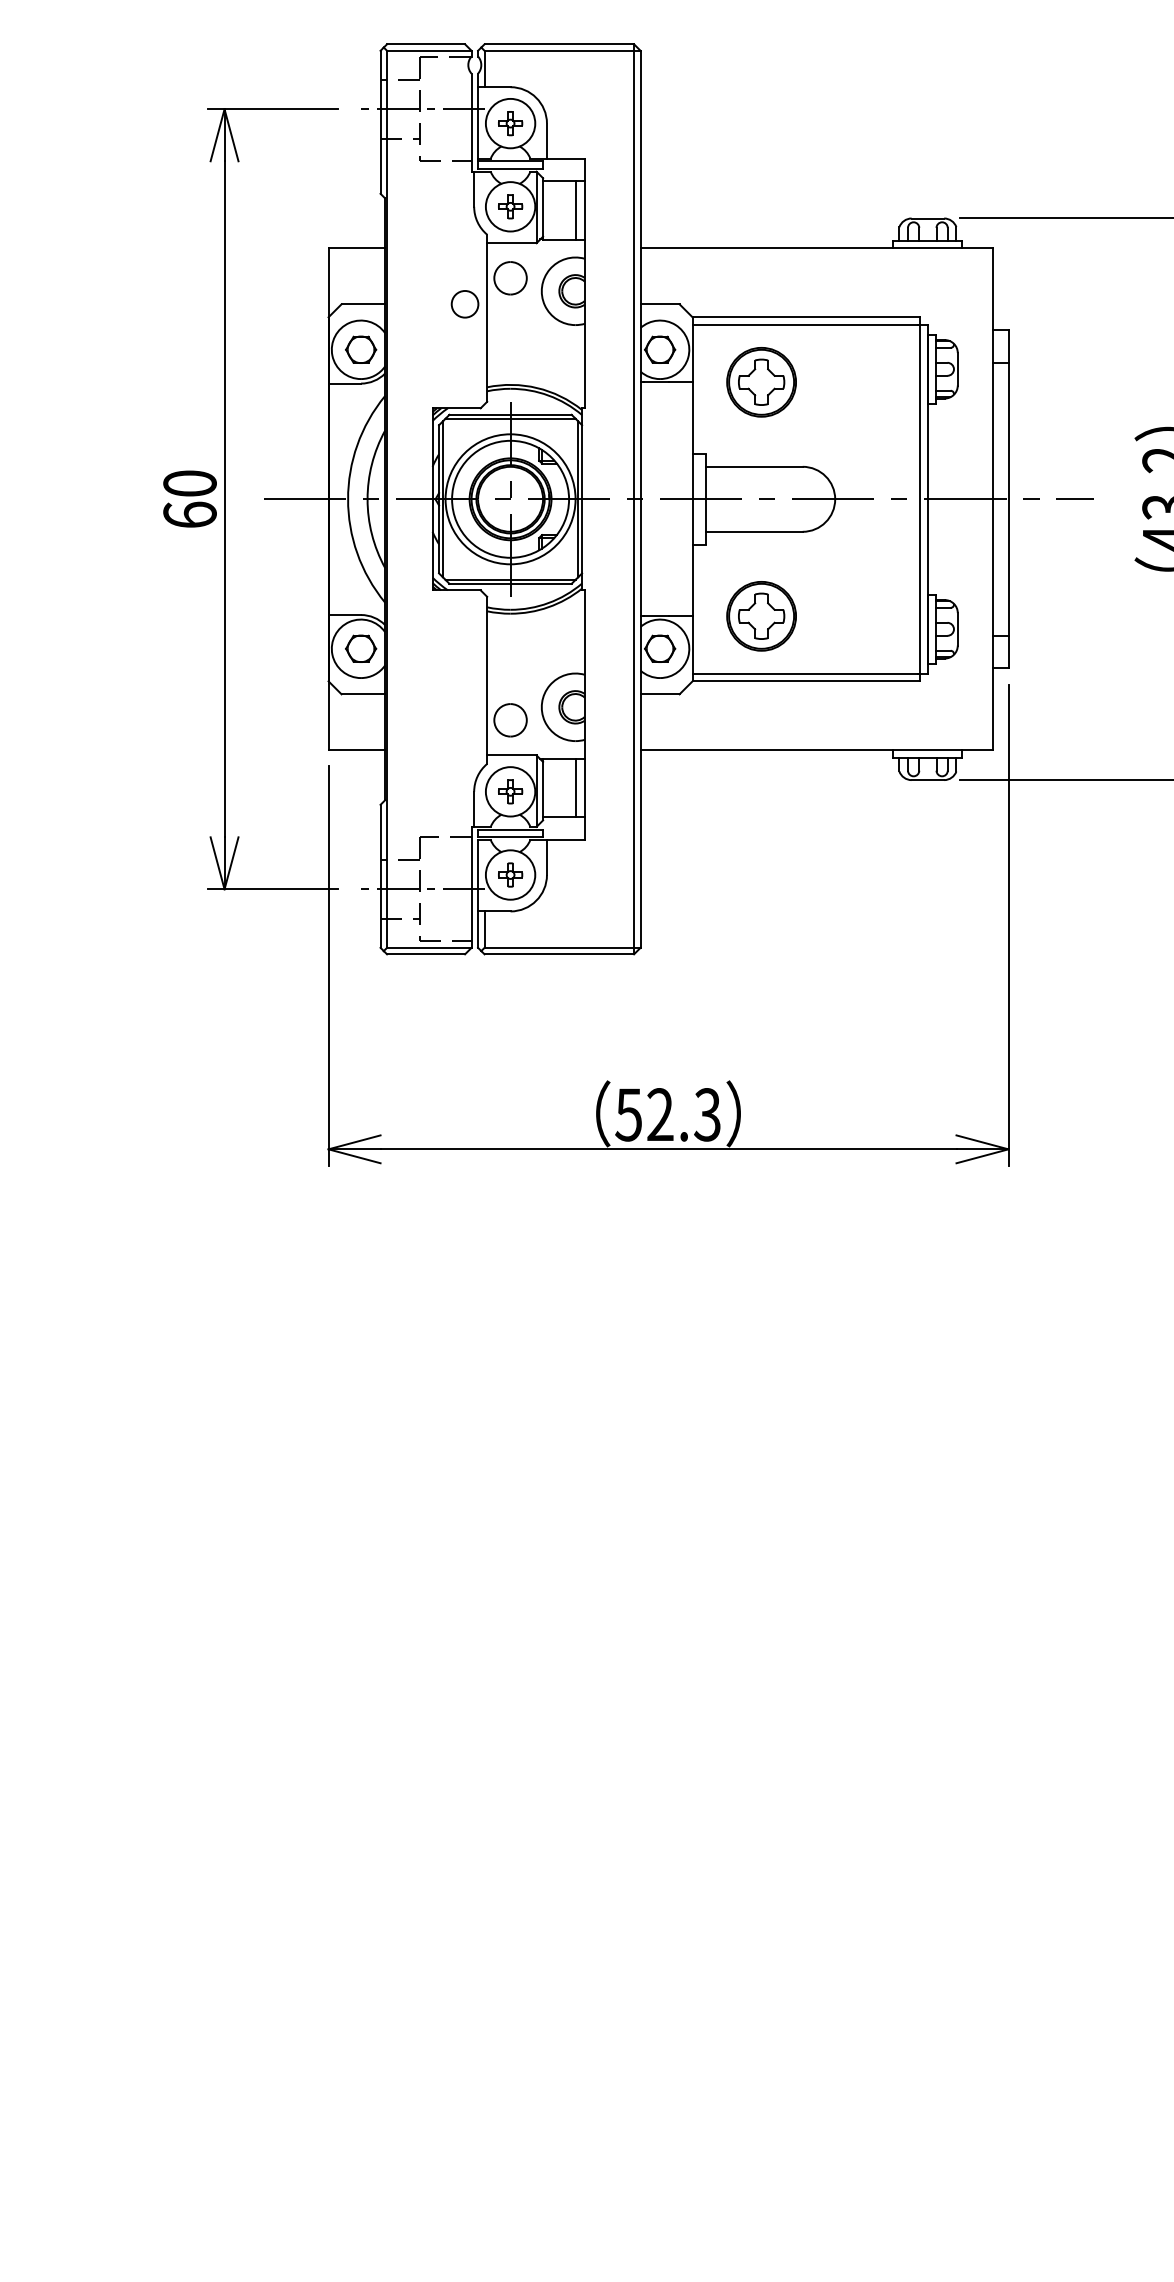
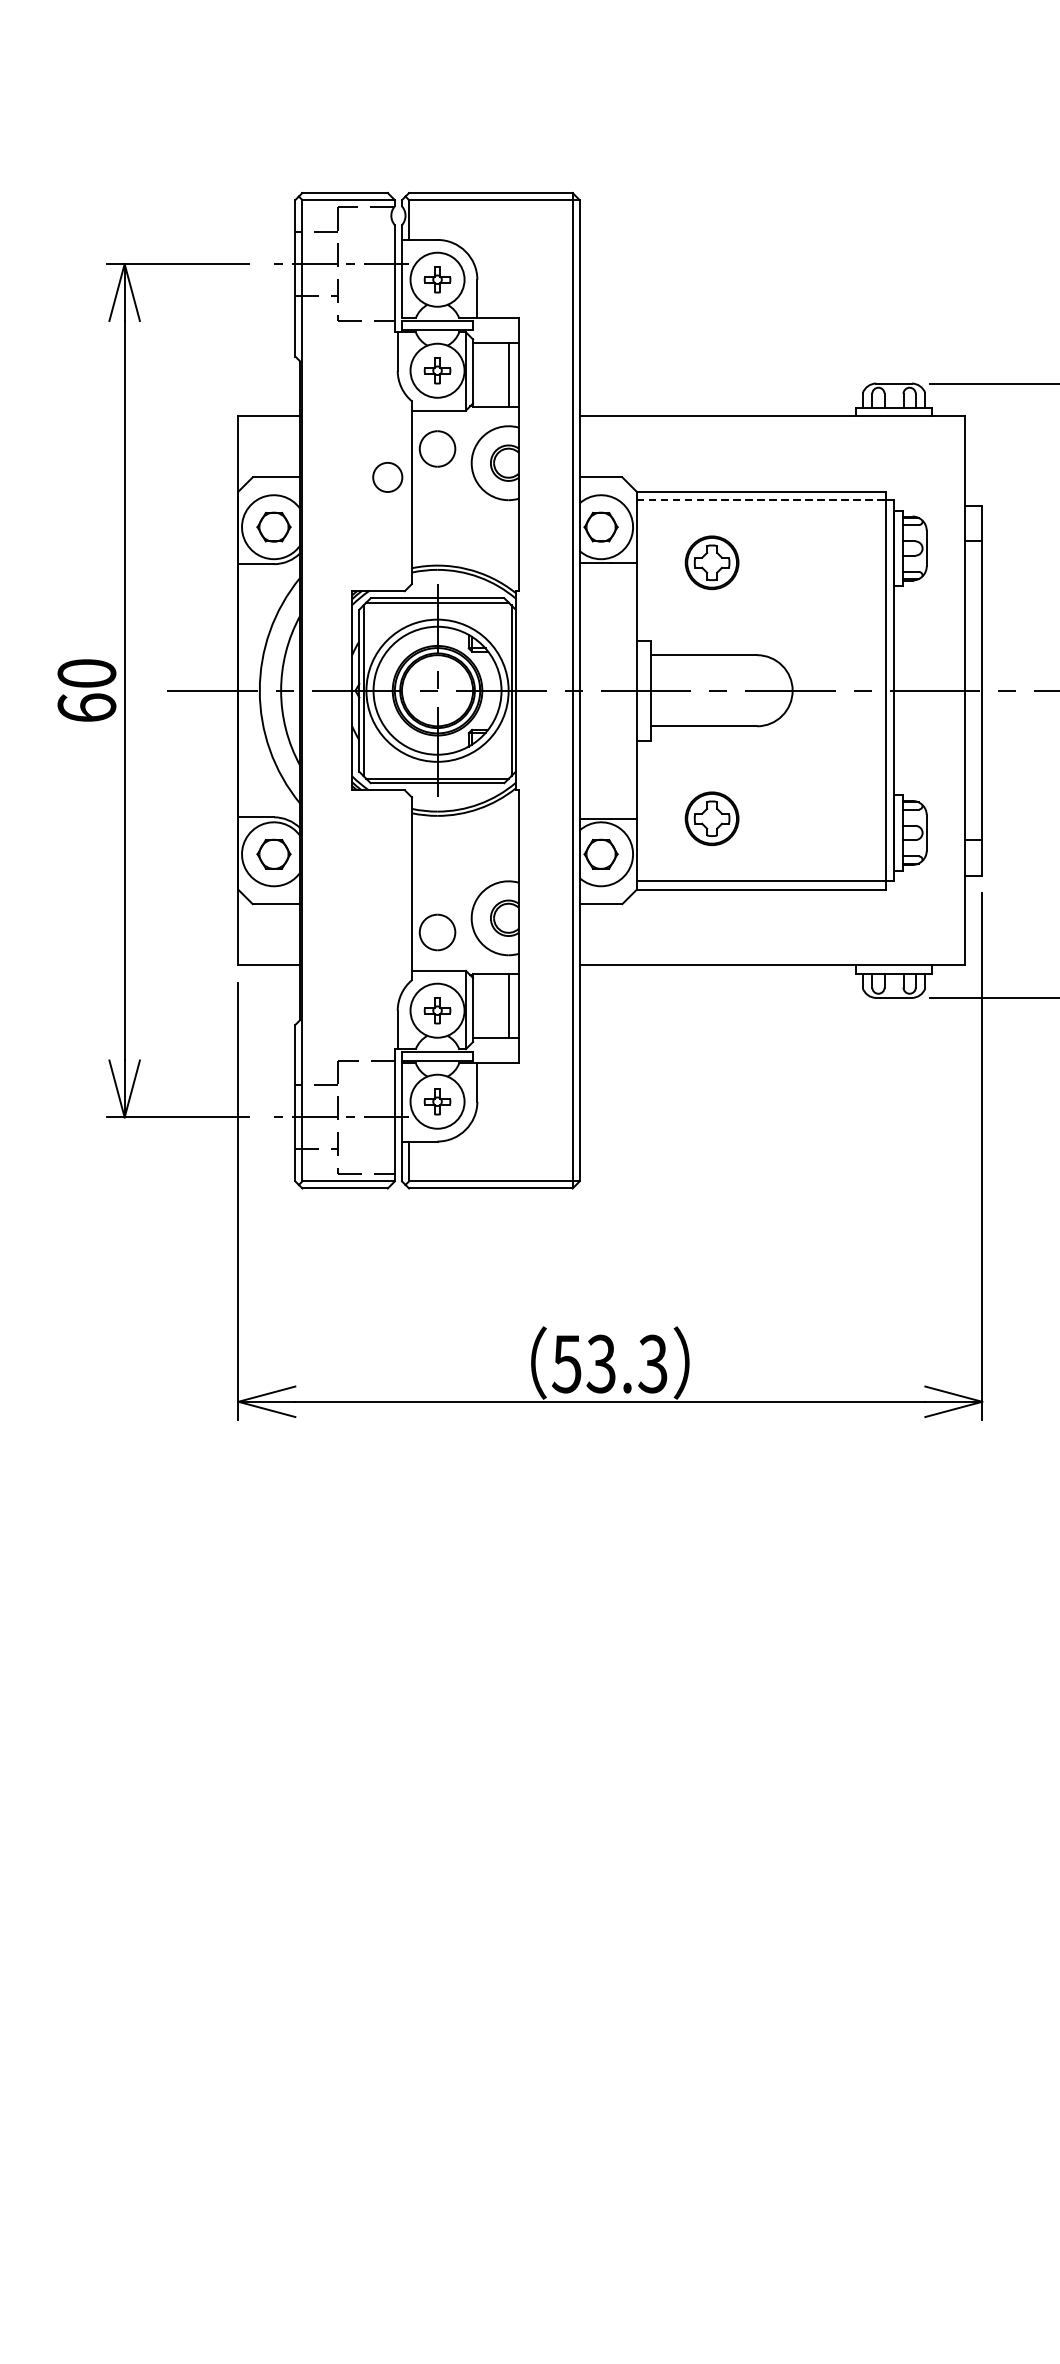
line: (806, 325) -> (761, 500), solid -> dashed
part: (761, 382) -> (712, 562), size x0.7
part: (761, 616) -> (712, 818), size x0.7
text: (659, 1114) -> (600, 1363), 52.3 -> 53.3

